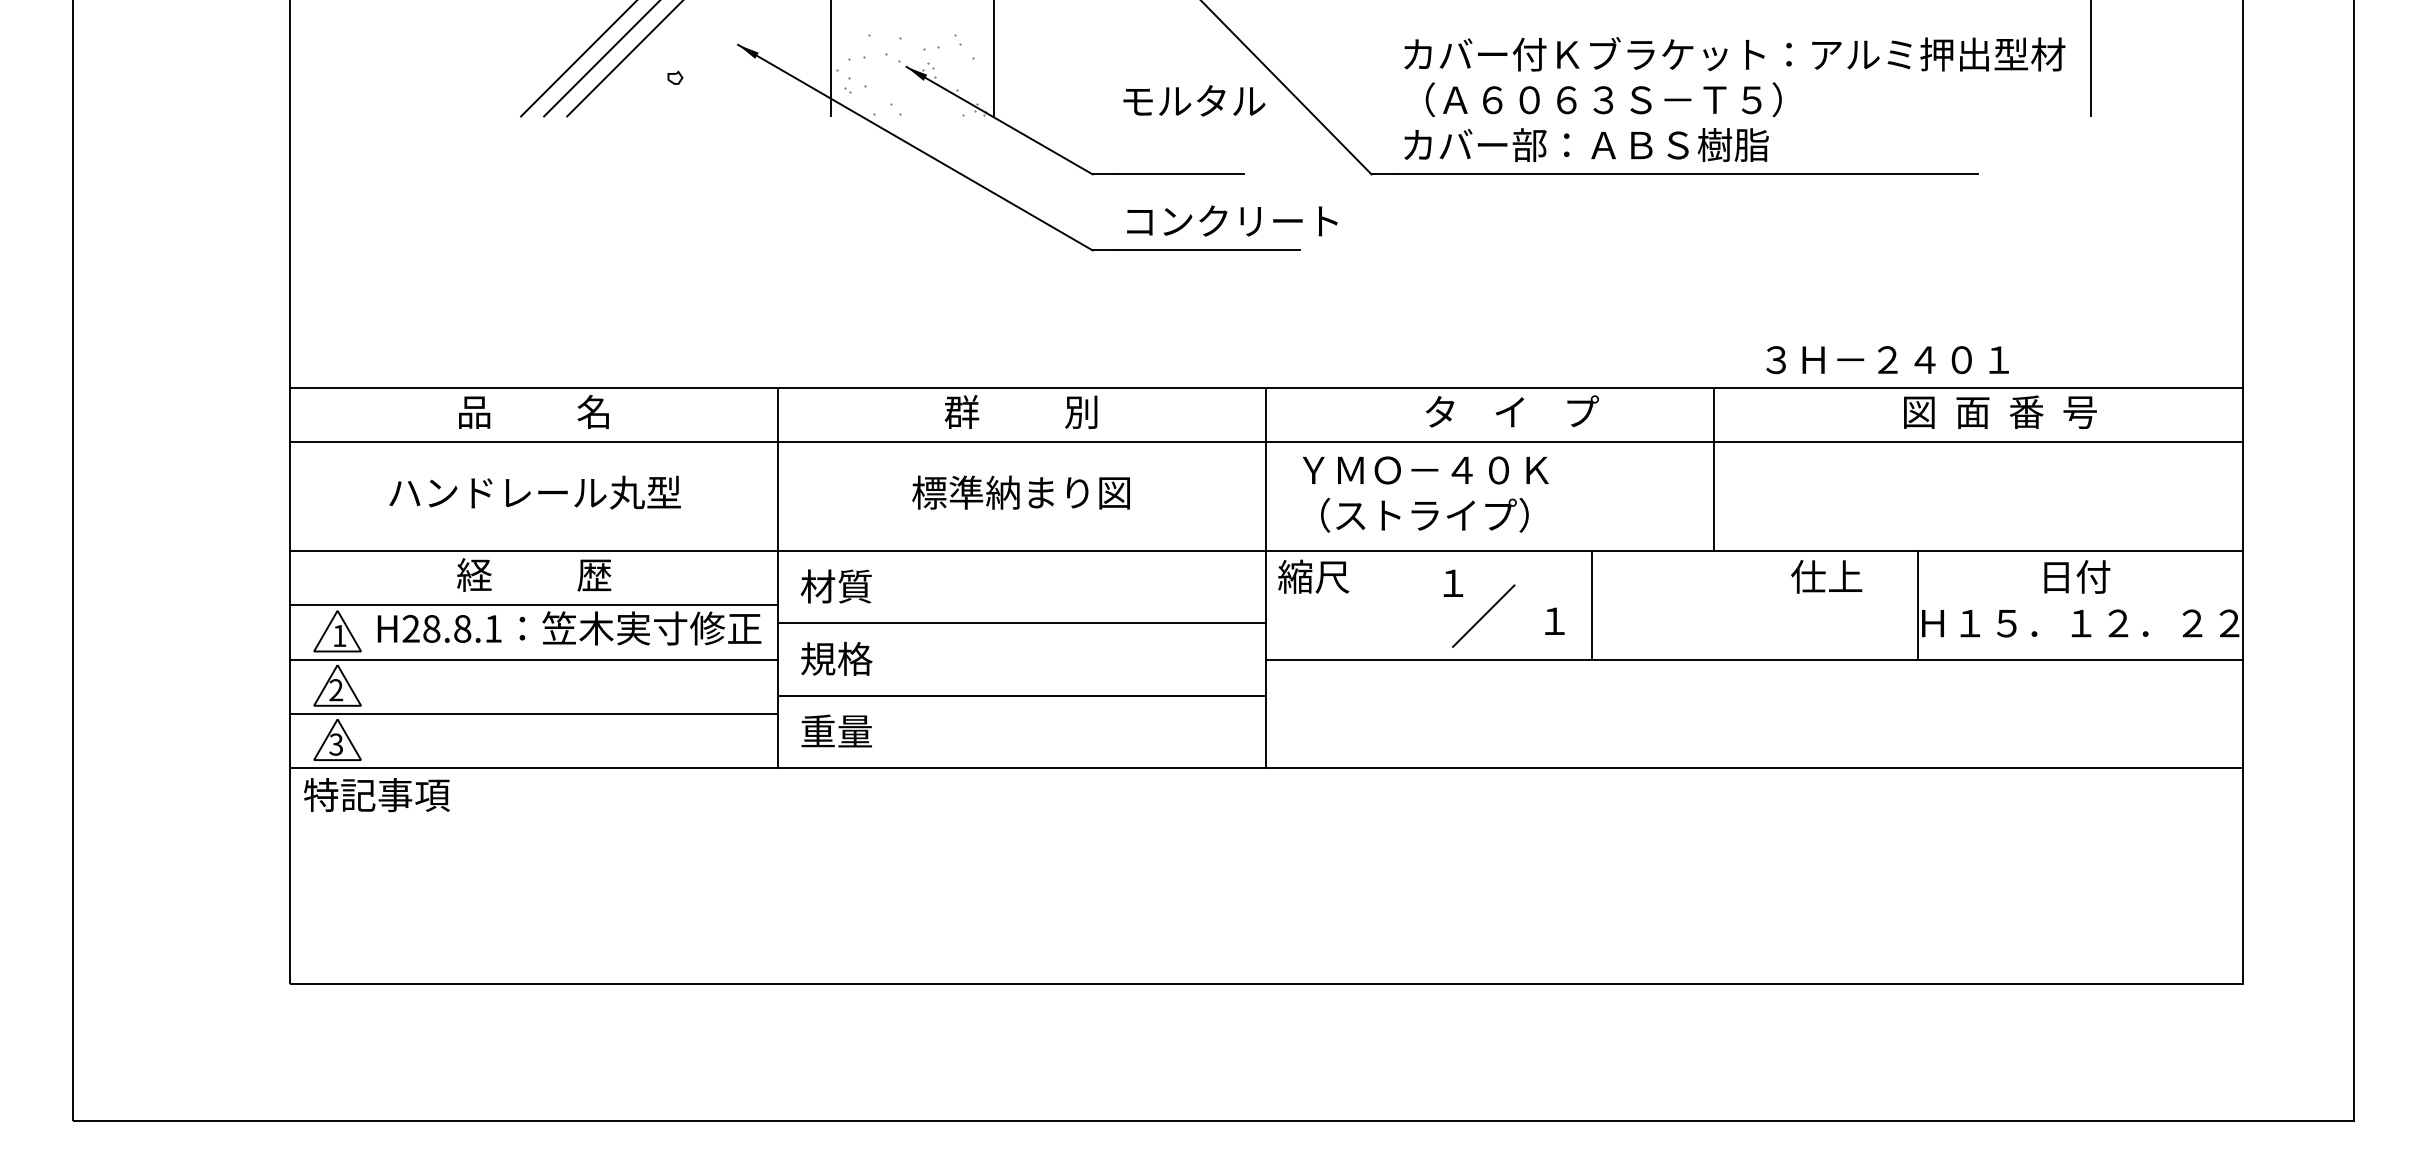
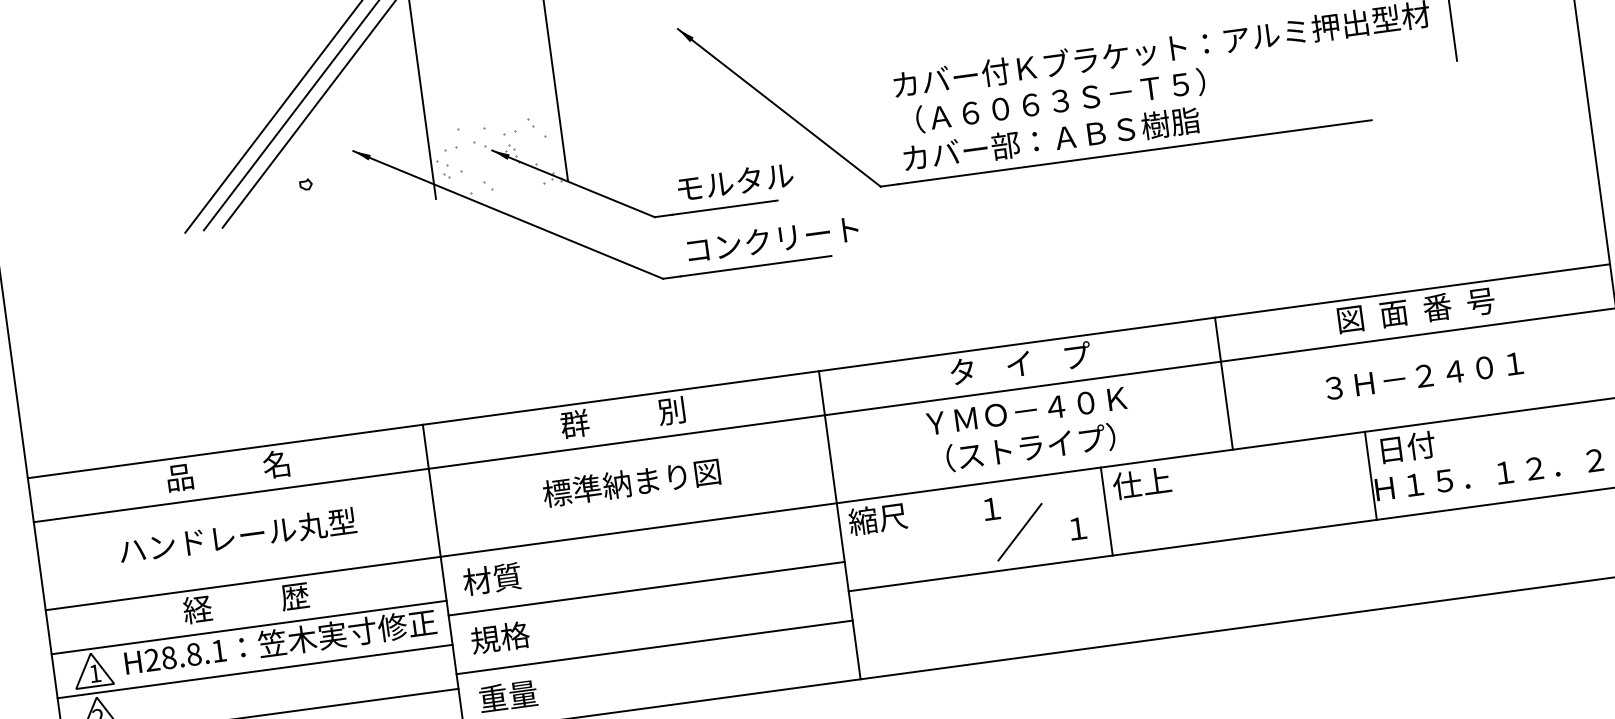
text: (1194, 100) -> (735, 181), moved
text: (1887, 360) -> (1424, 376), moved
line: (1714, 469) -> (1224, 383), moved
text: (1425, 494) -> (1029, 430), moved
text: (1826, 576) -> (1141, 483), moved
text: (2077, 576) -> (1408, 447), moved

